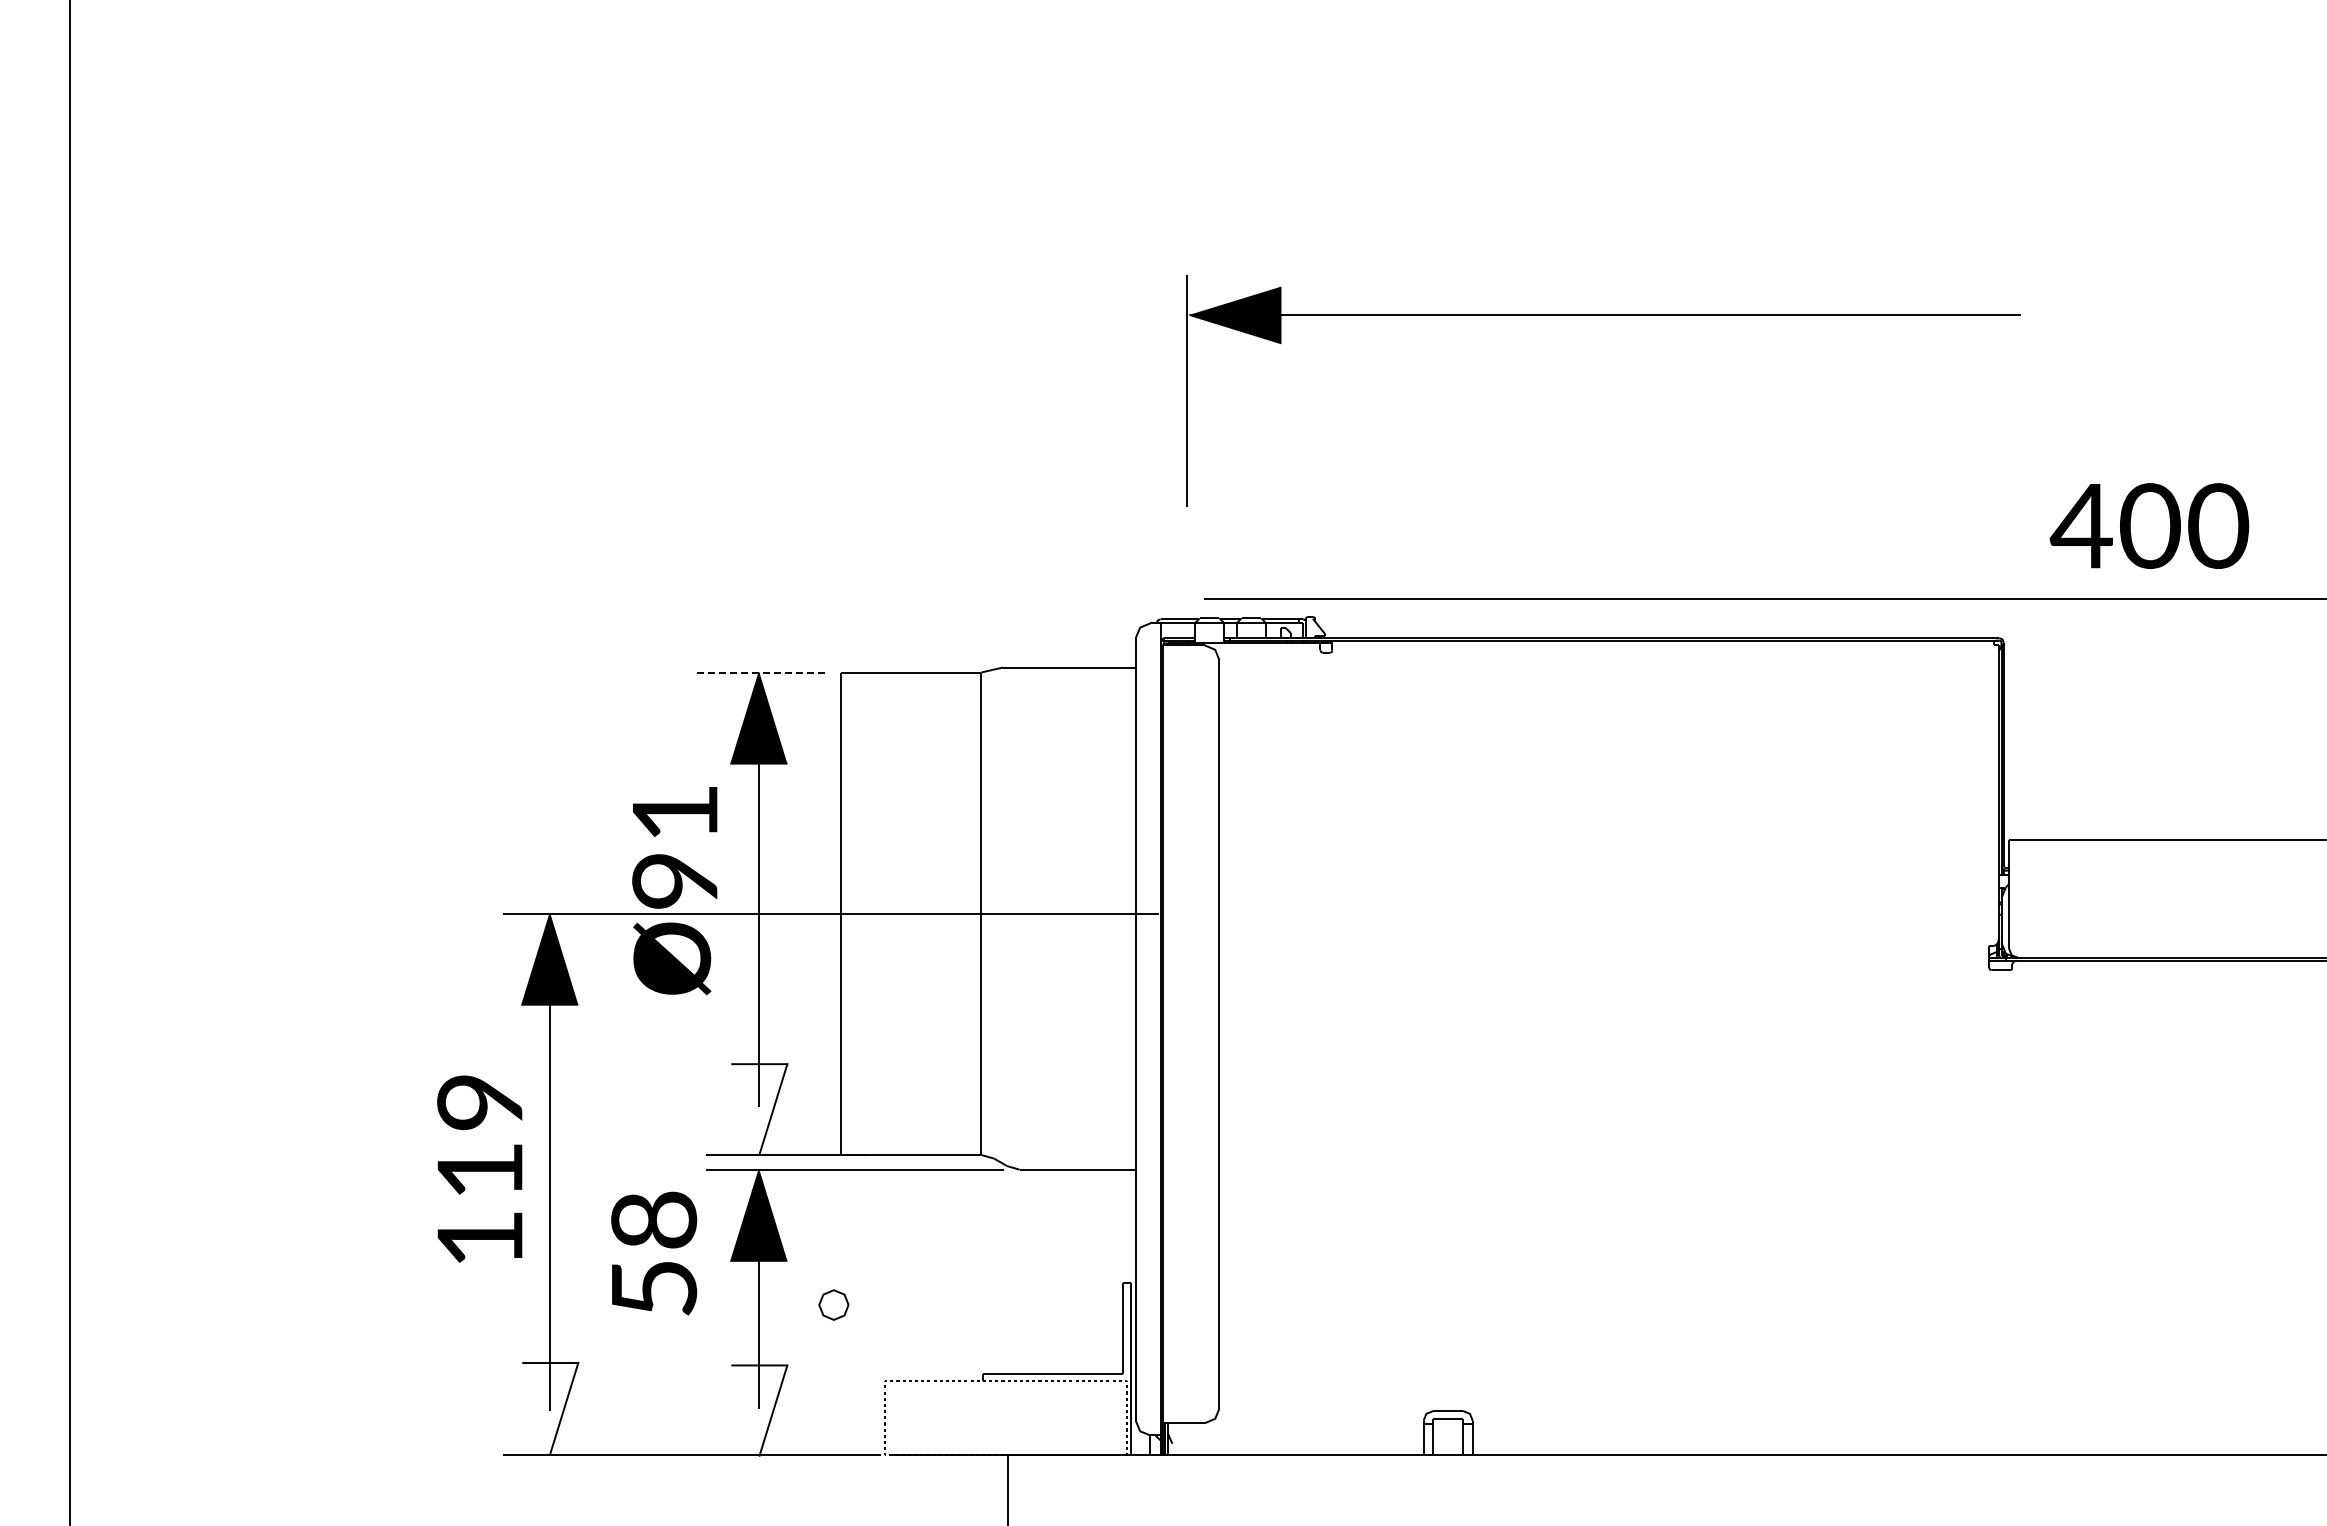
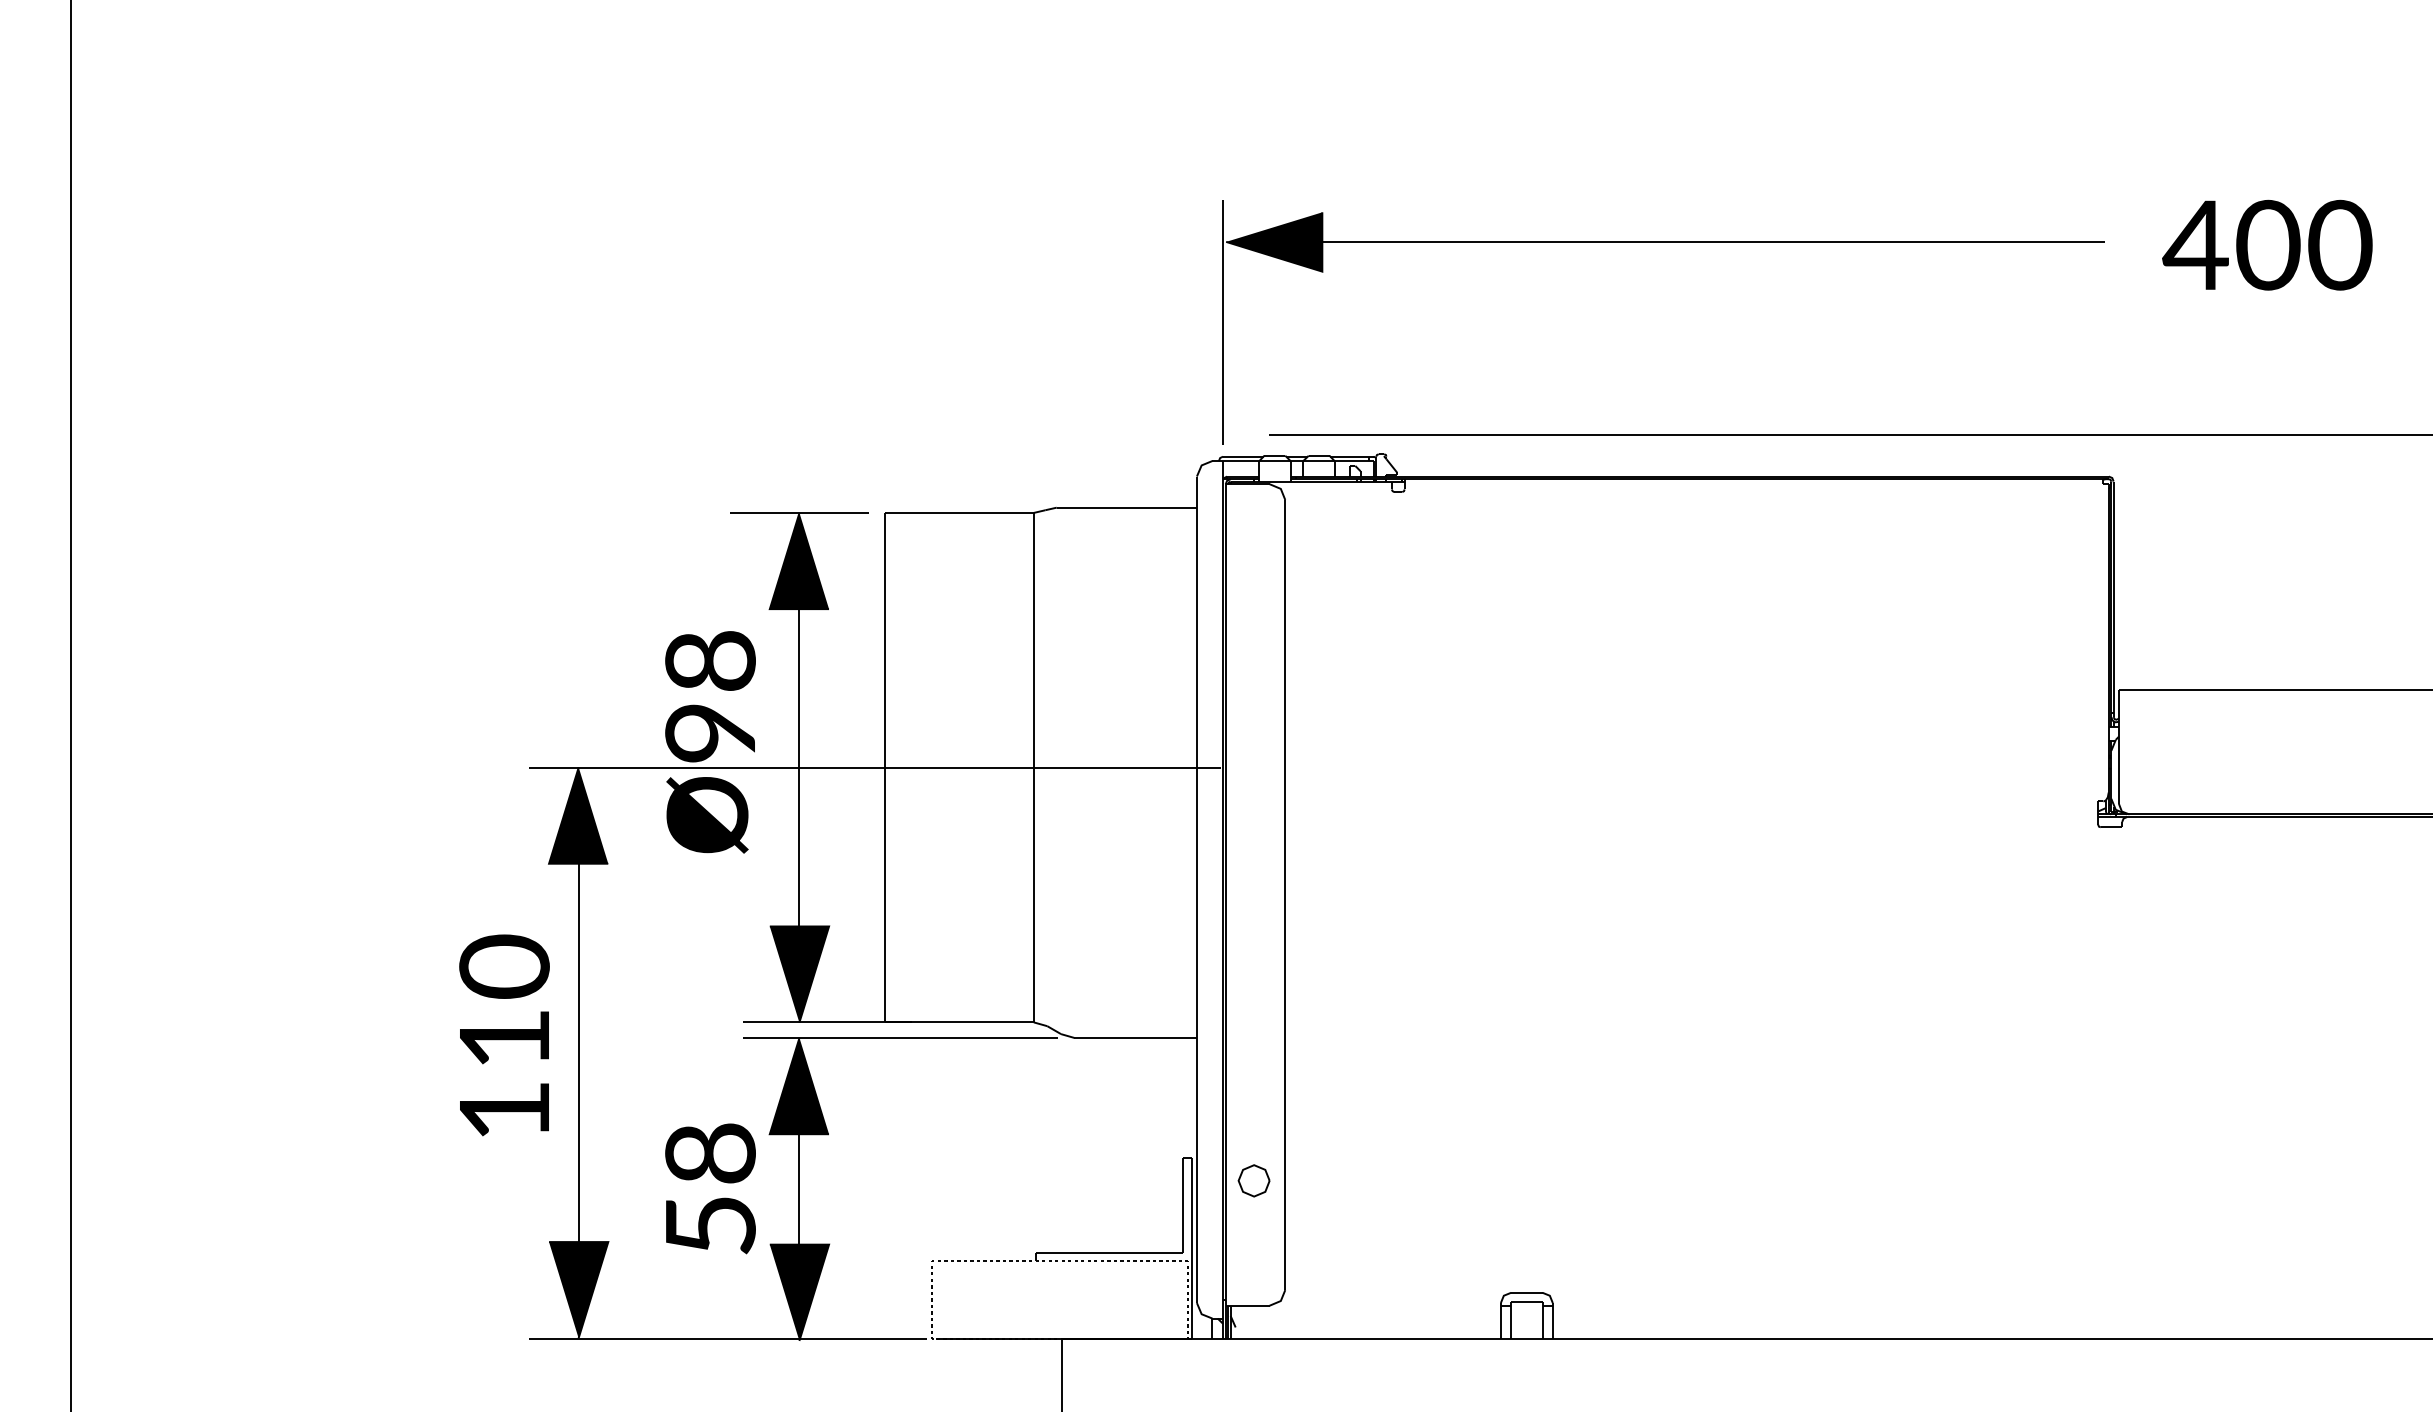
part: (1603, 315) -> (1663, 242), moved
text: (2149, 525) -> (2267, 244), moved
line: (759, 672) -> (799, 512), dashed -> solid
text: (675, 812) -> (710, 660), 91 -> 98
text: (480, 1101) -> (504, 965), 119 -> 110
fill: (759, 1109) -> (799, 974), added
text: (654, 1253) -> (710, 1188), moved
part: (833, 1304) -> (1253, 1180), moved
fill: (550, 1408) -> (578, 1290), added
fill: (759, 1410) -> (799, 1292), added

